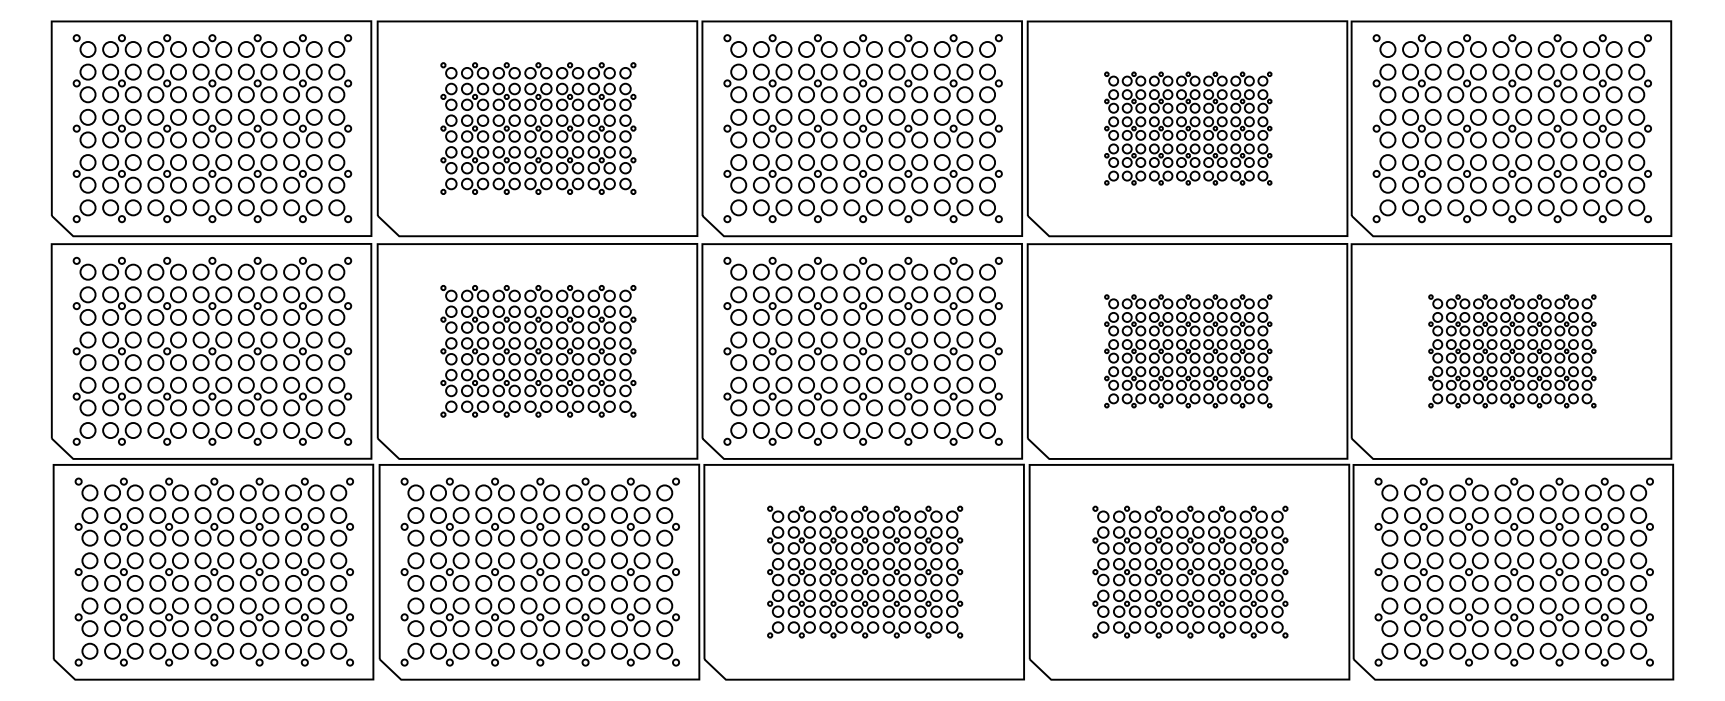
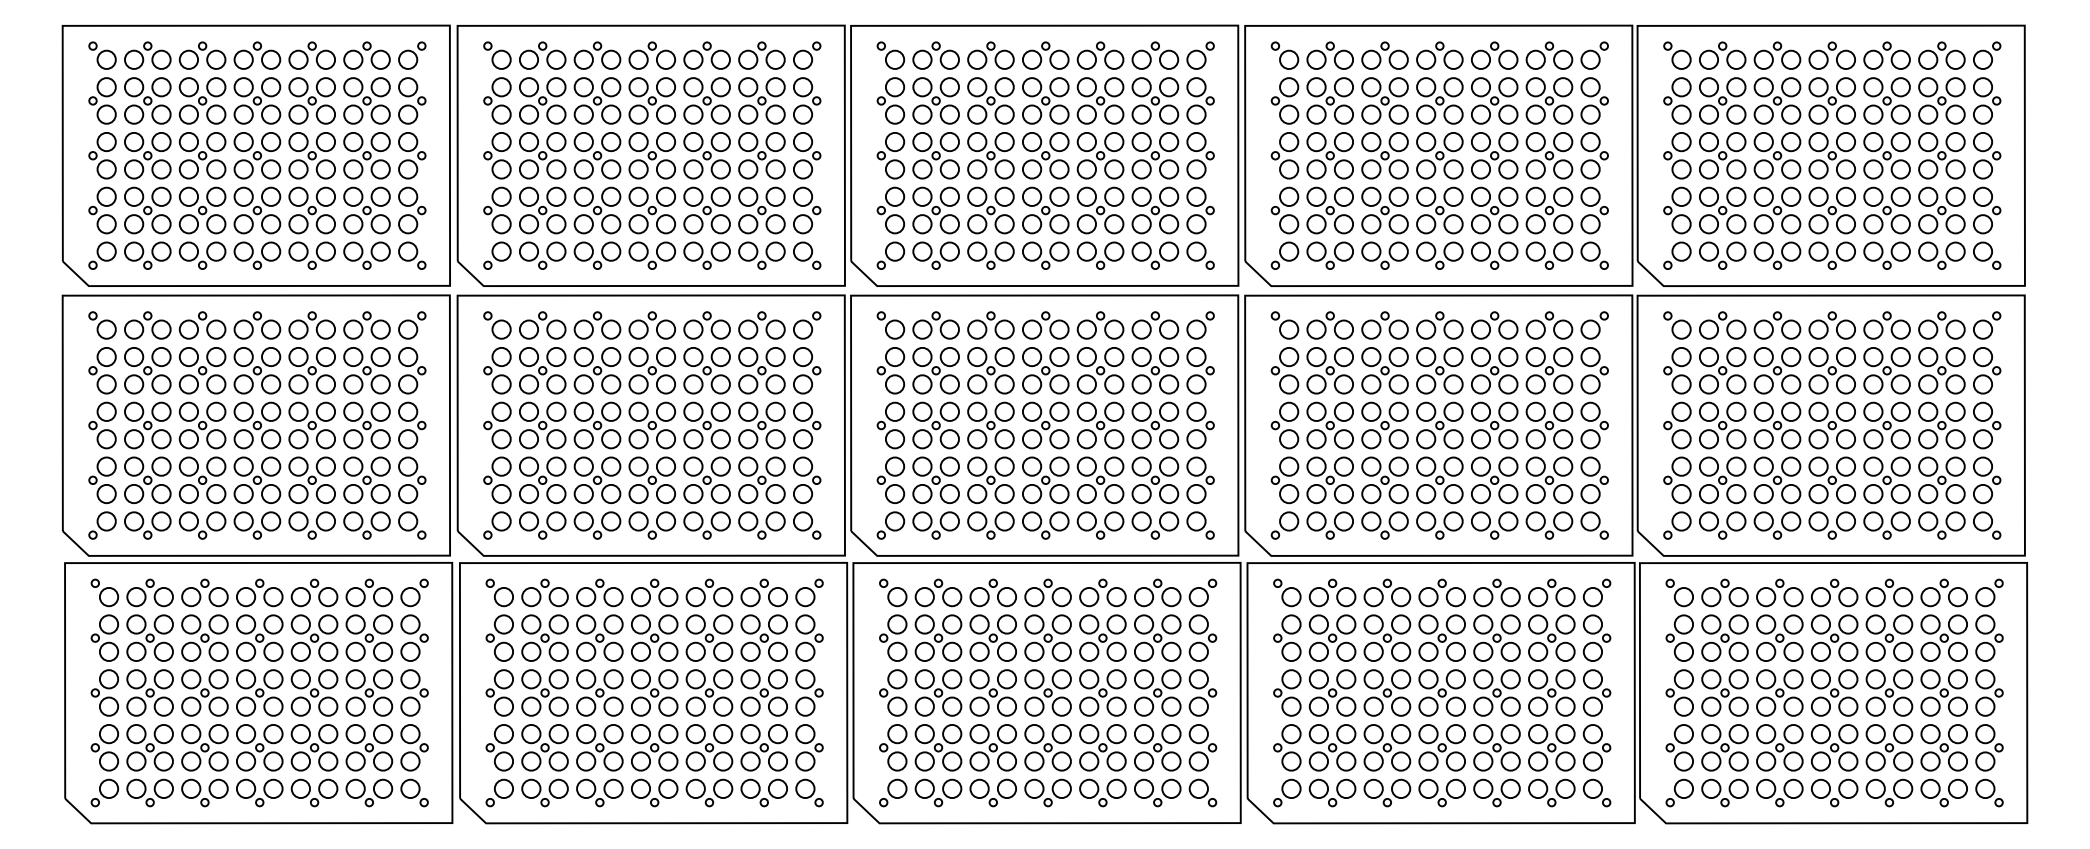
part: (538, 128) -> (652, 155), size x1.43
part: (1188, 128) -> (1439, 155), size x1.67
part: (538, 351) -> (652, 425), size x1.43
part: (1188, 351) -> (1439, 425), size x1.67
part: (1512, 351) -> (1832, 425), size x1.67
part: (865, 571) -> (1048, 692), size x1.43
part: (1190, 571) -> (1442, 692), size x1.43

